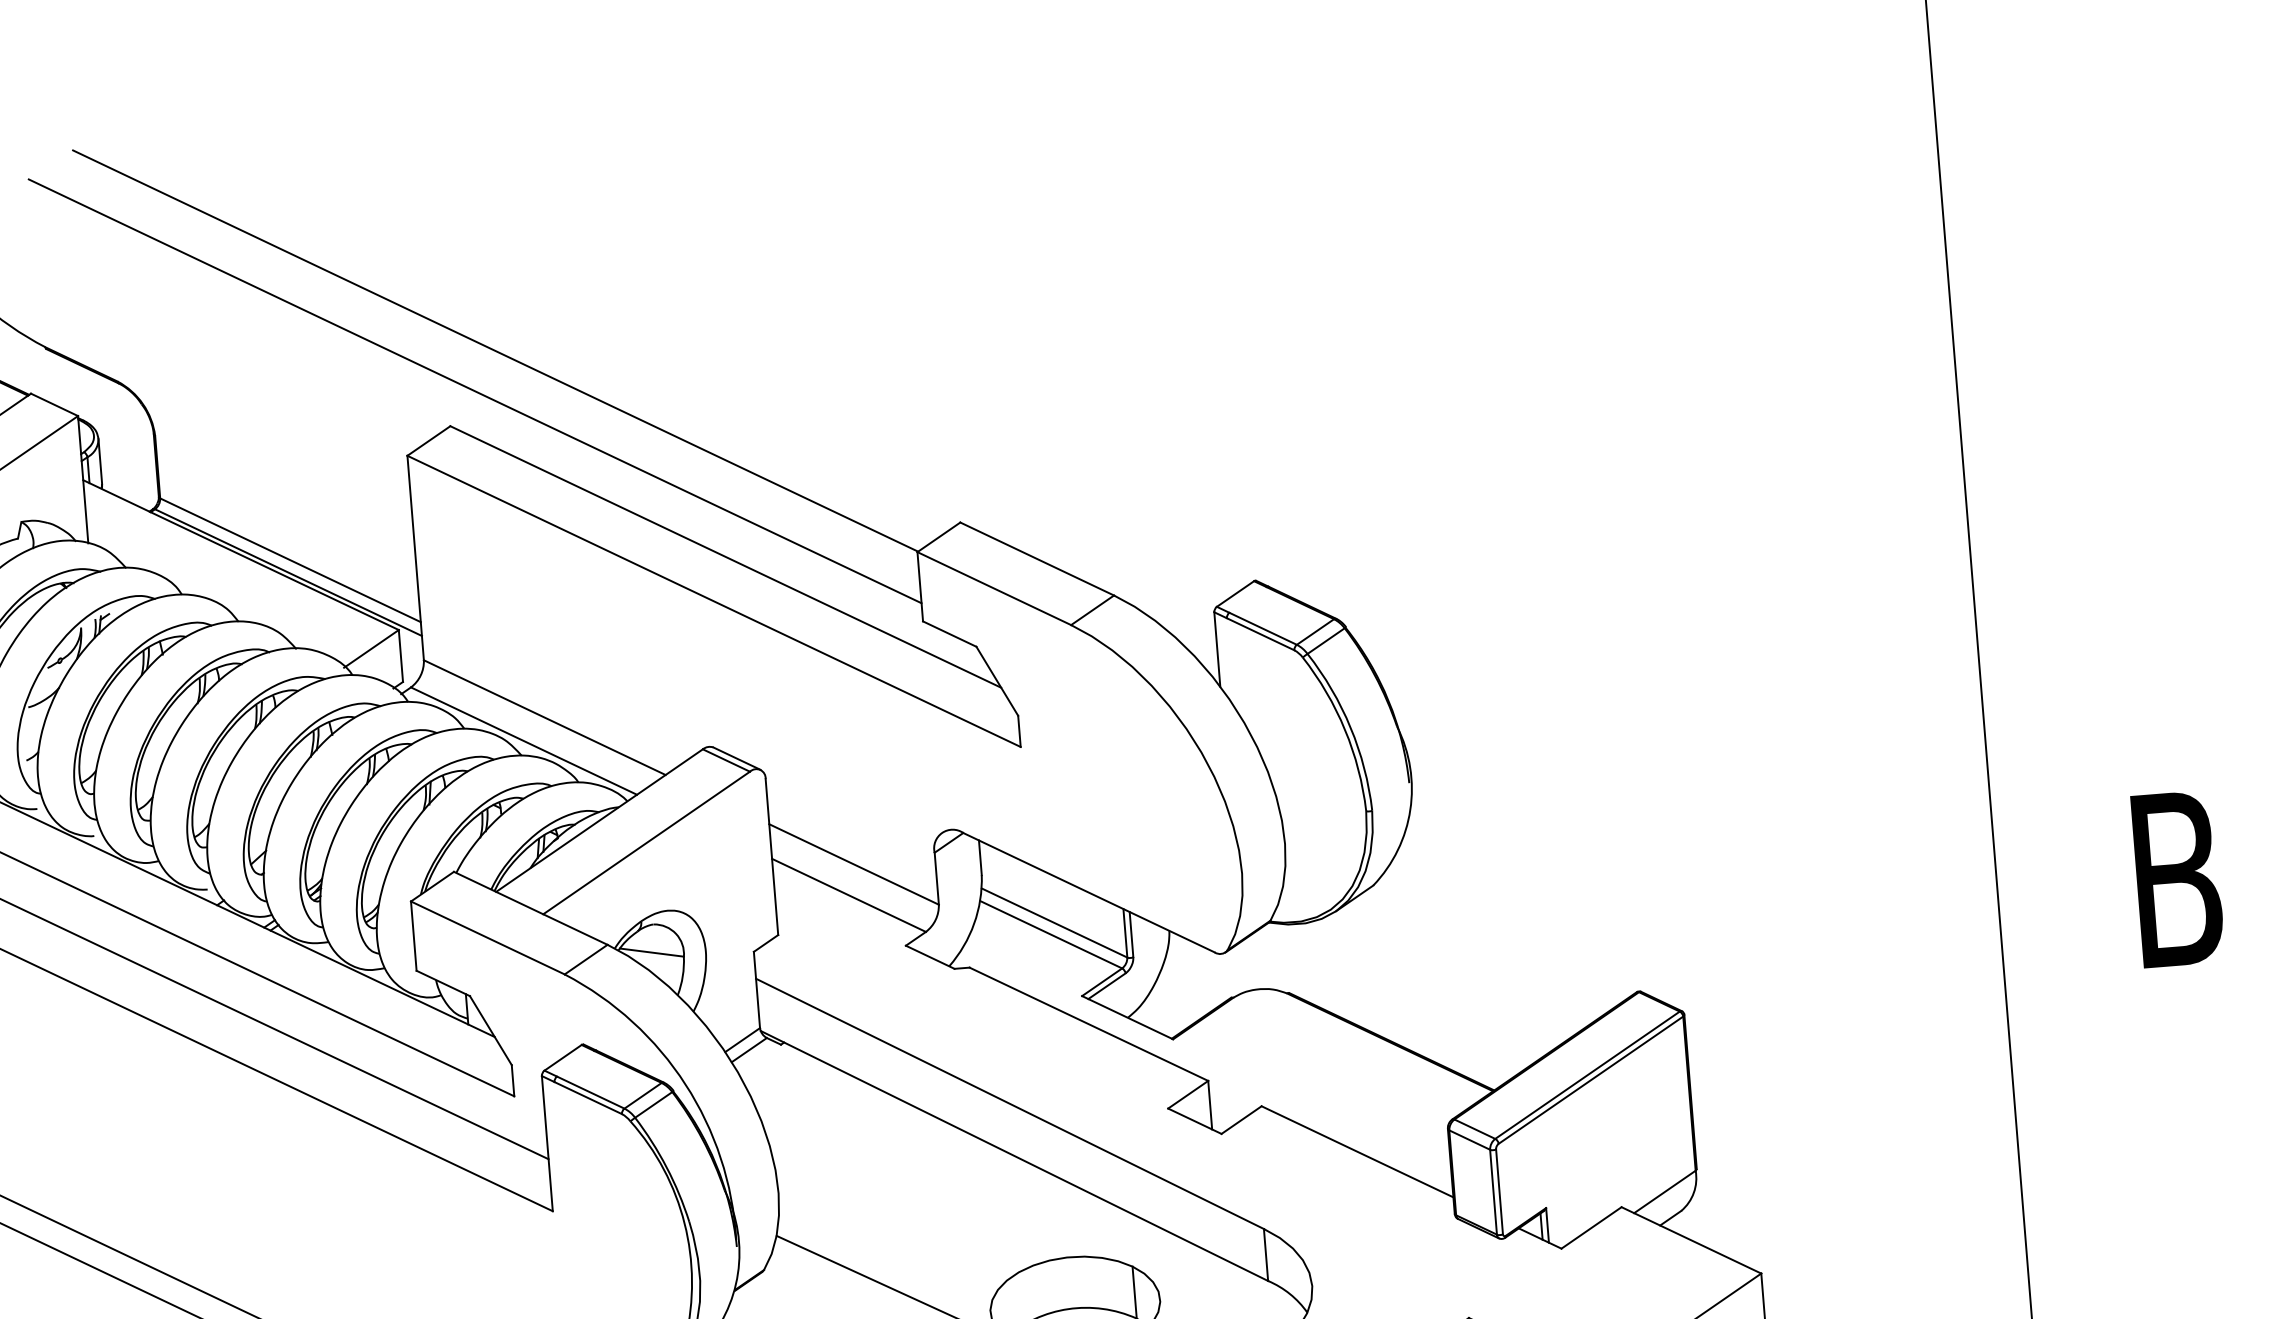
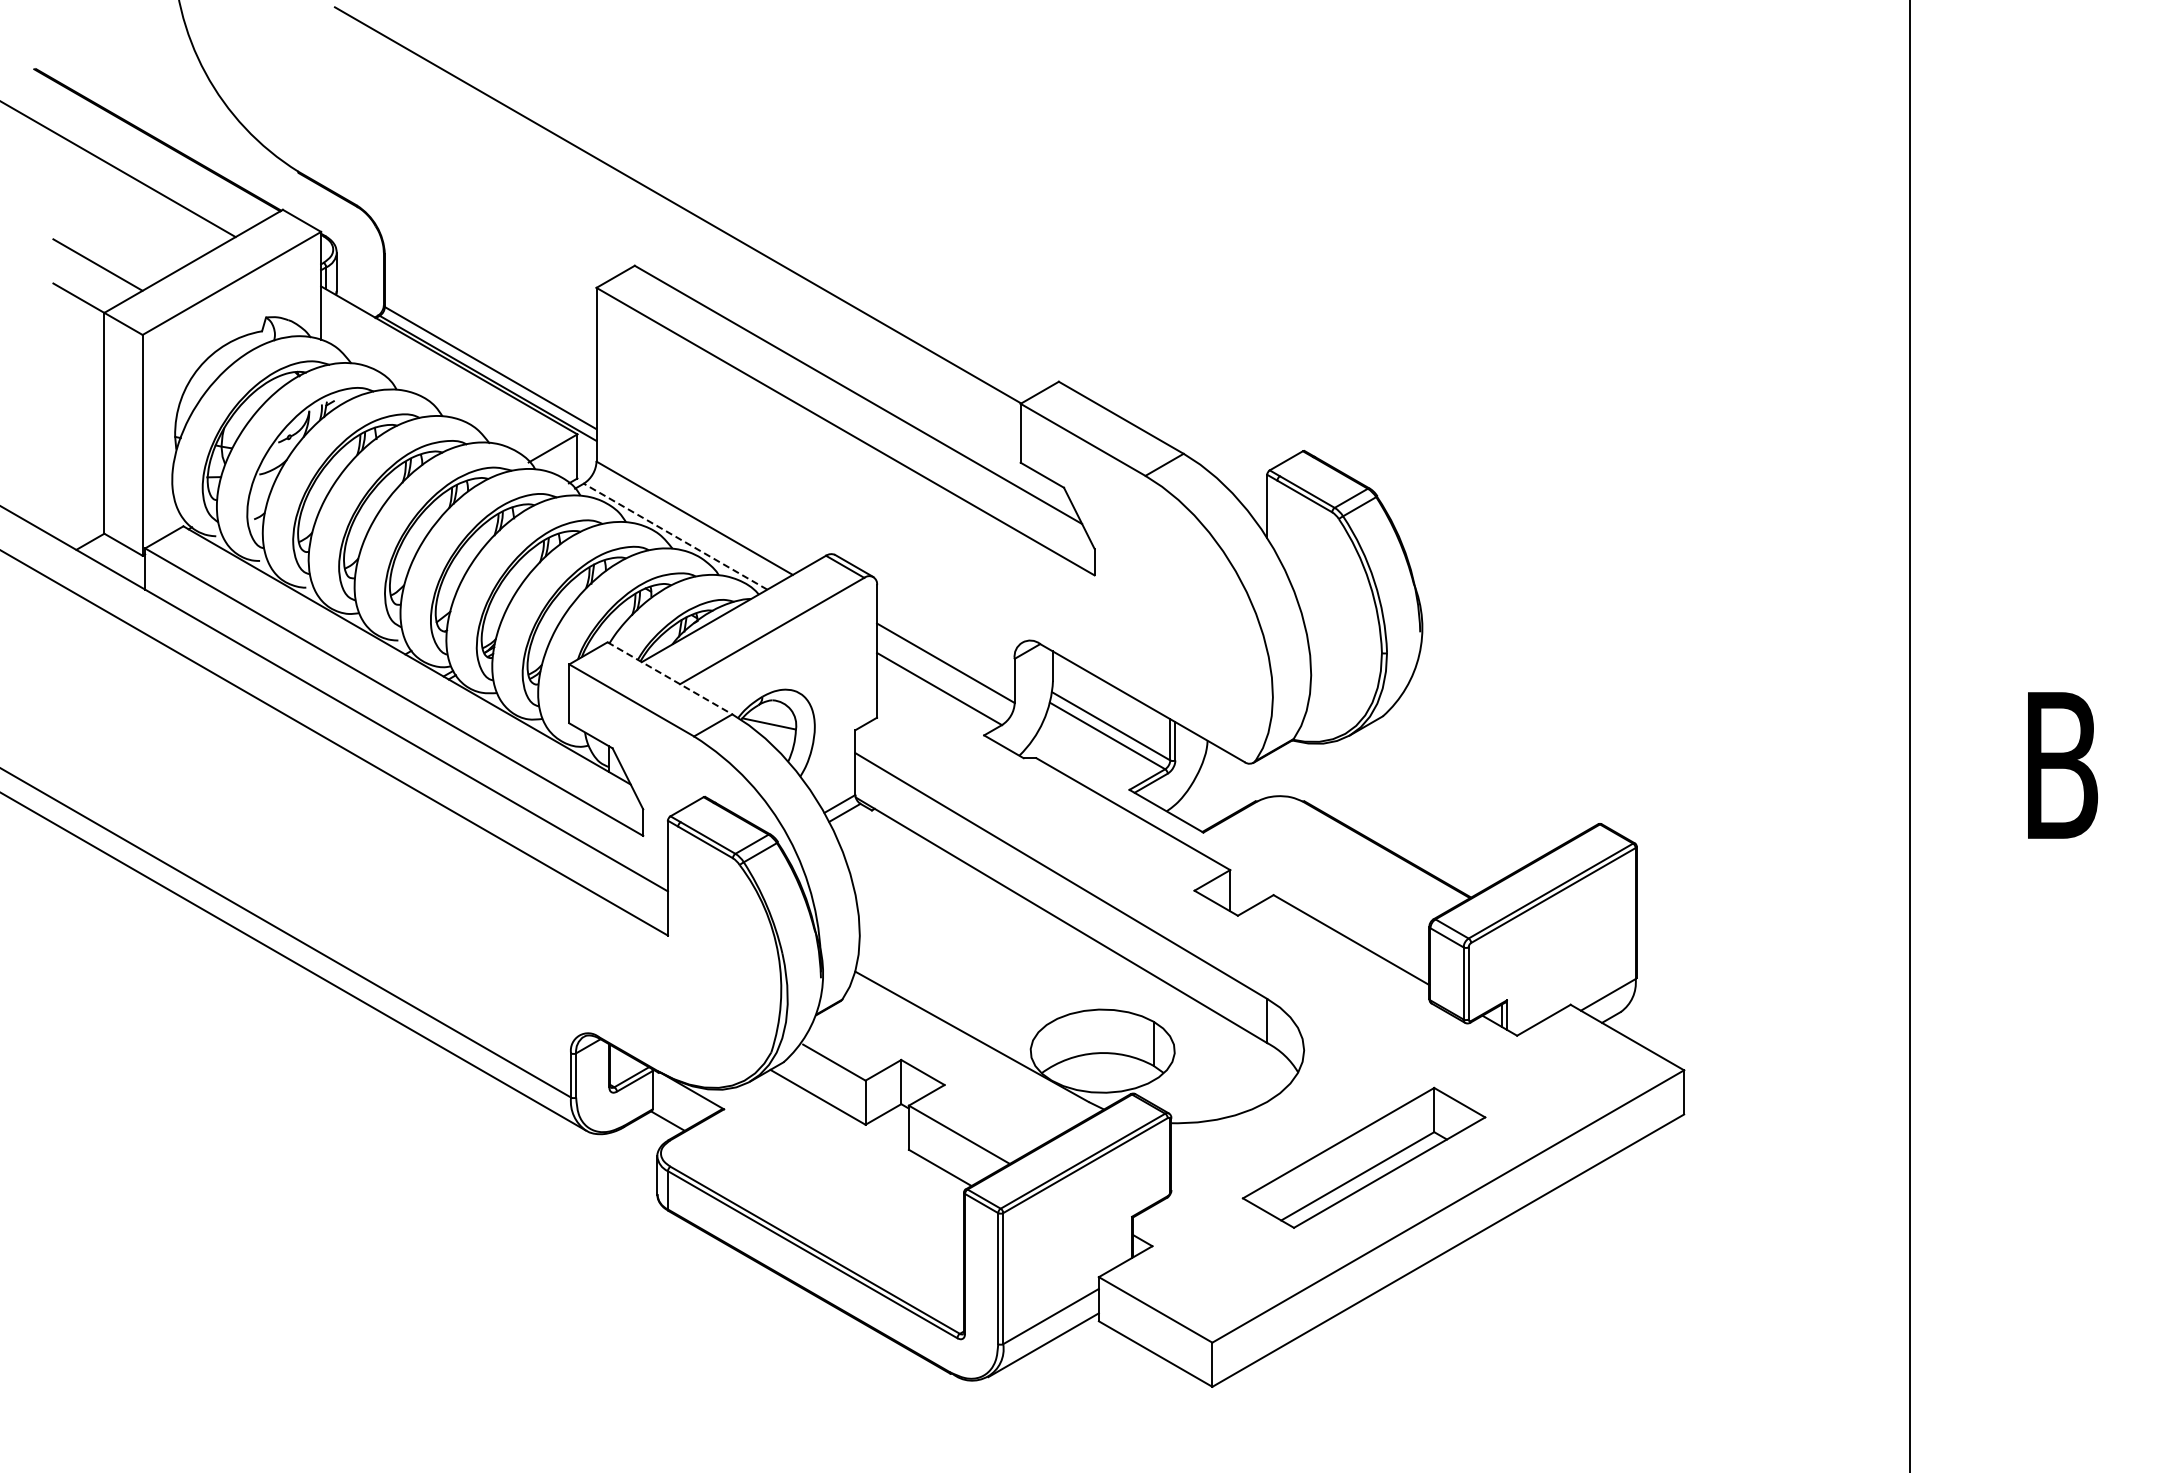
line: (474, 390) -> (657, 237), removed
line: (523, 740) -> (675, 536), solid -> dashed
line: (531, 908) -> (670, 678), solid -> dashed

